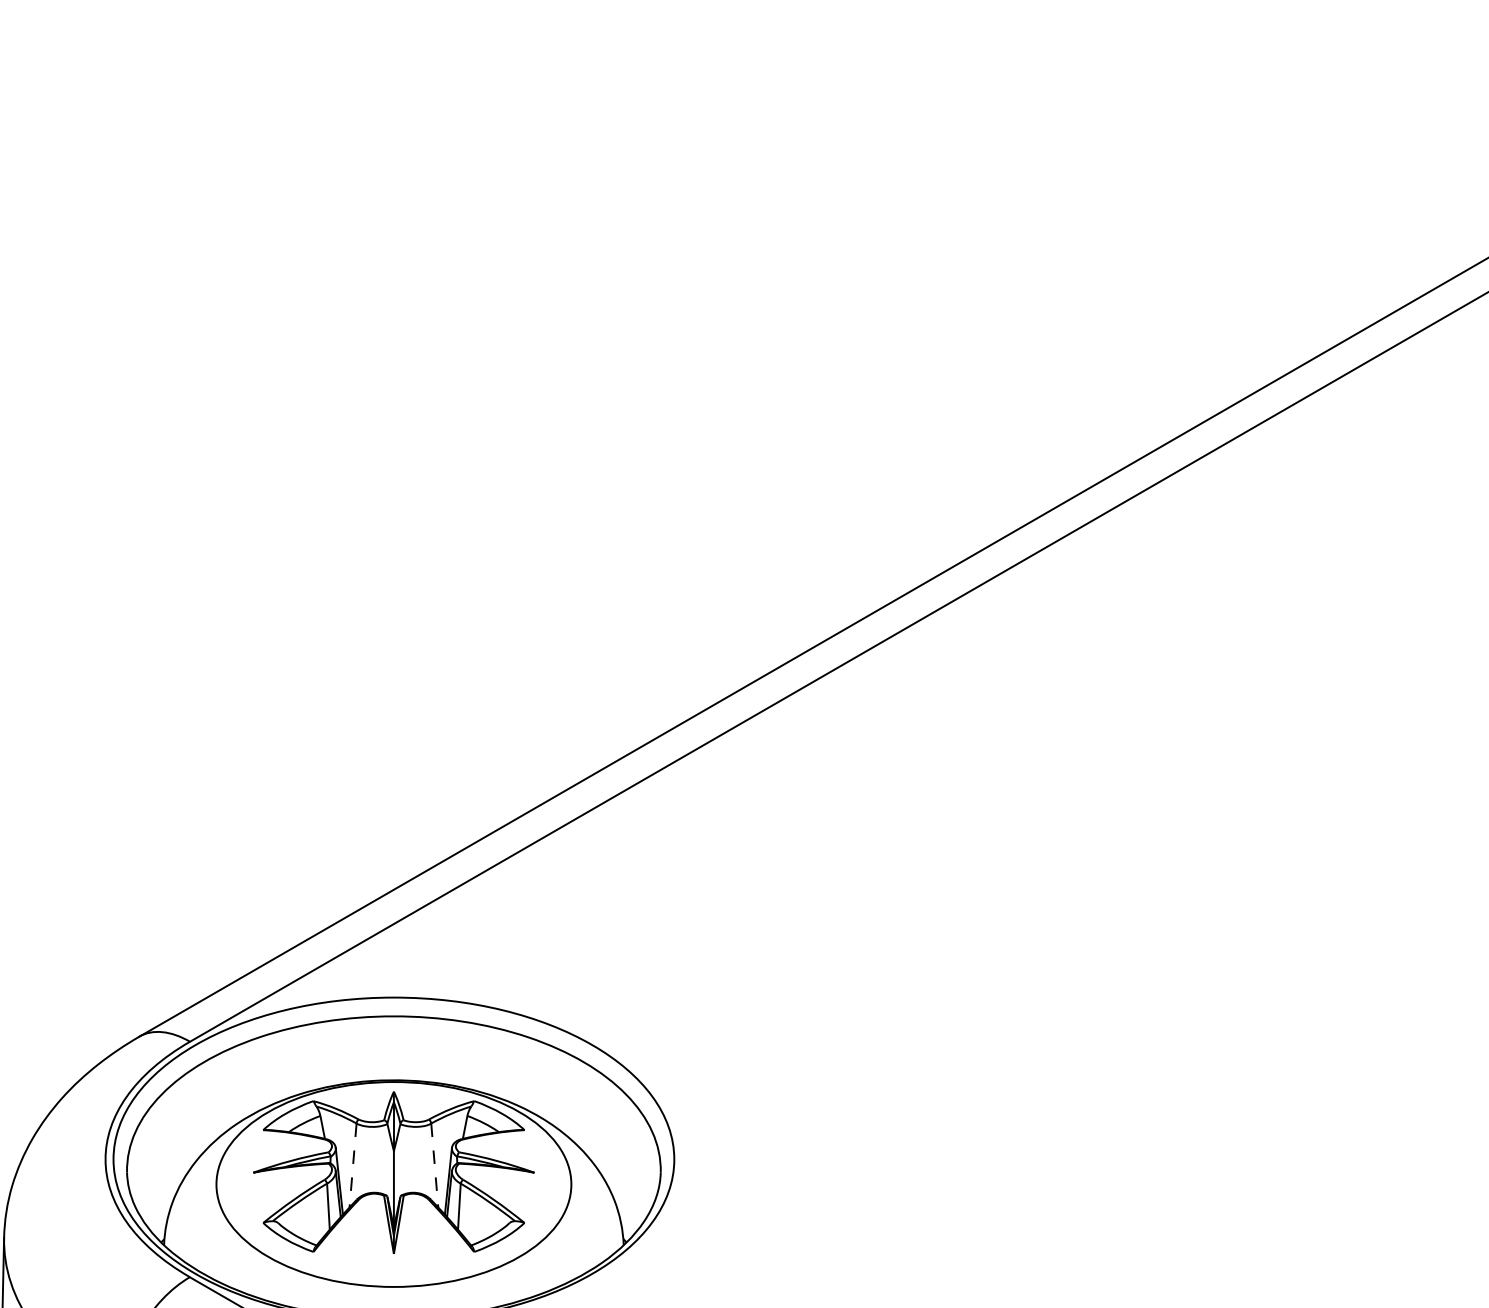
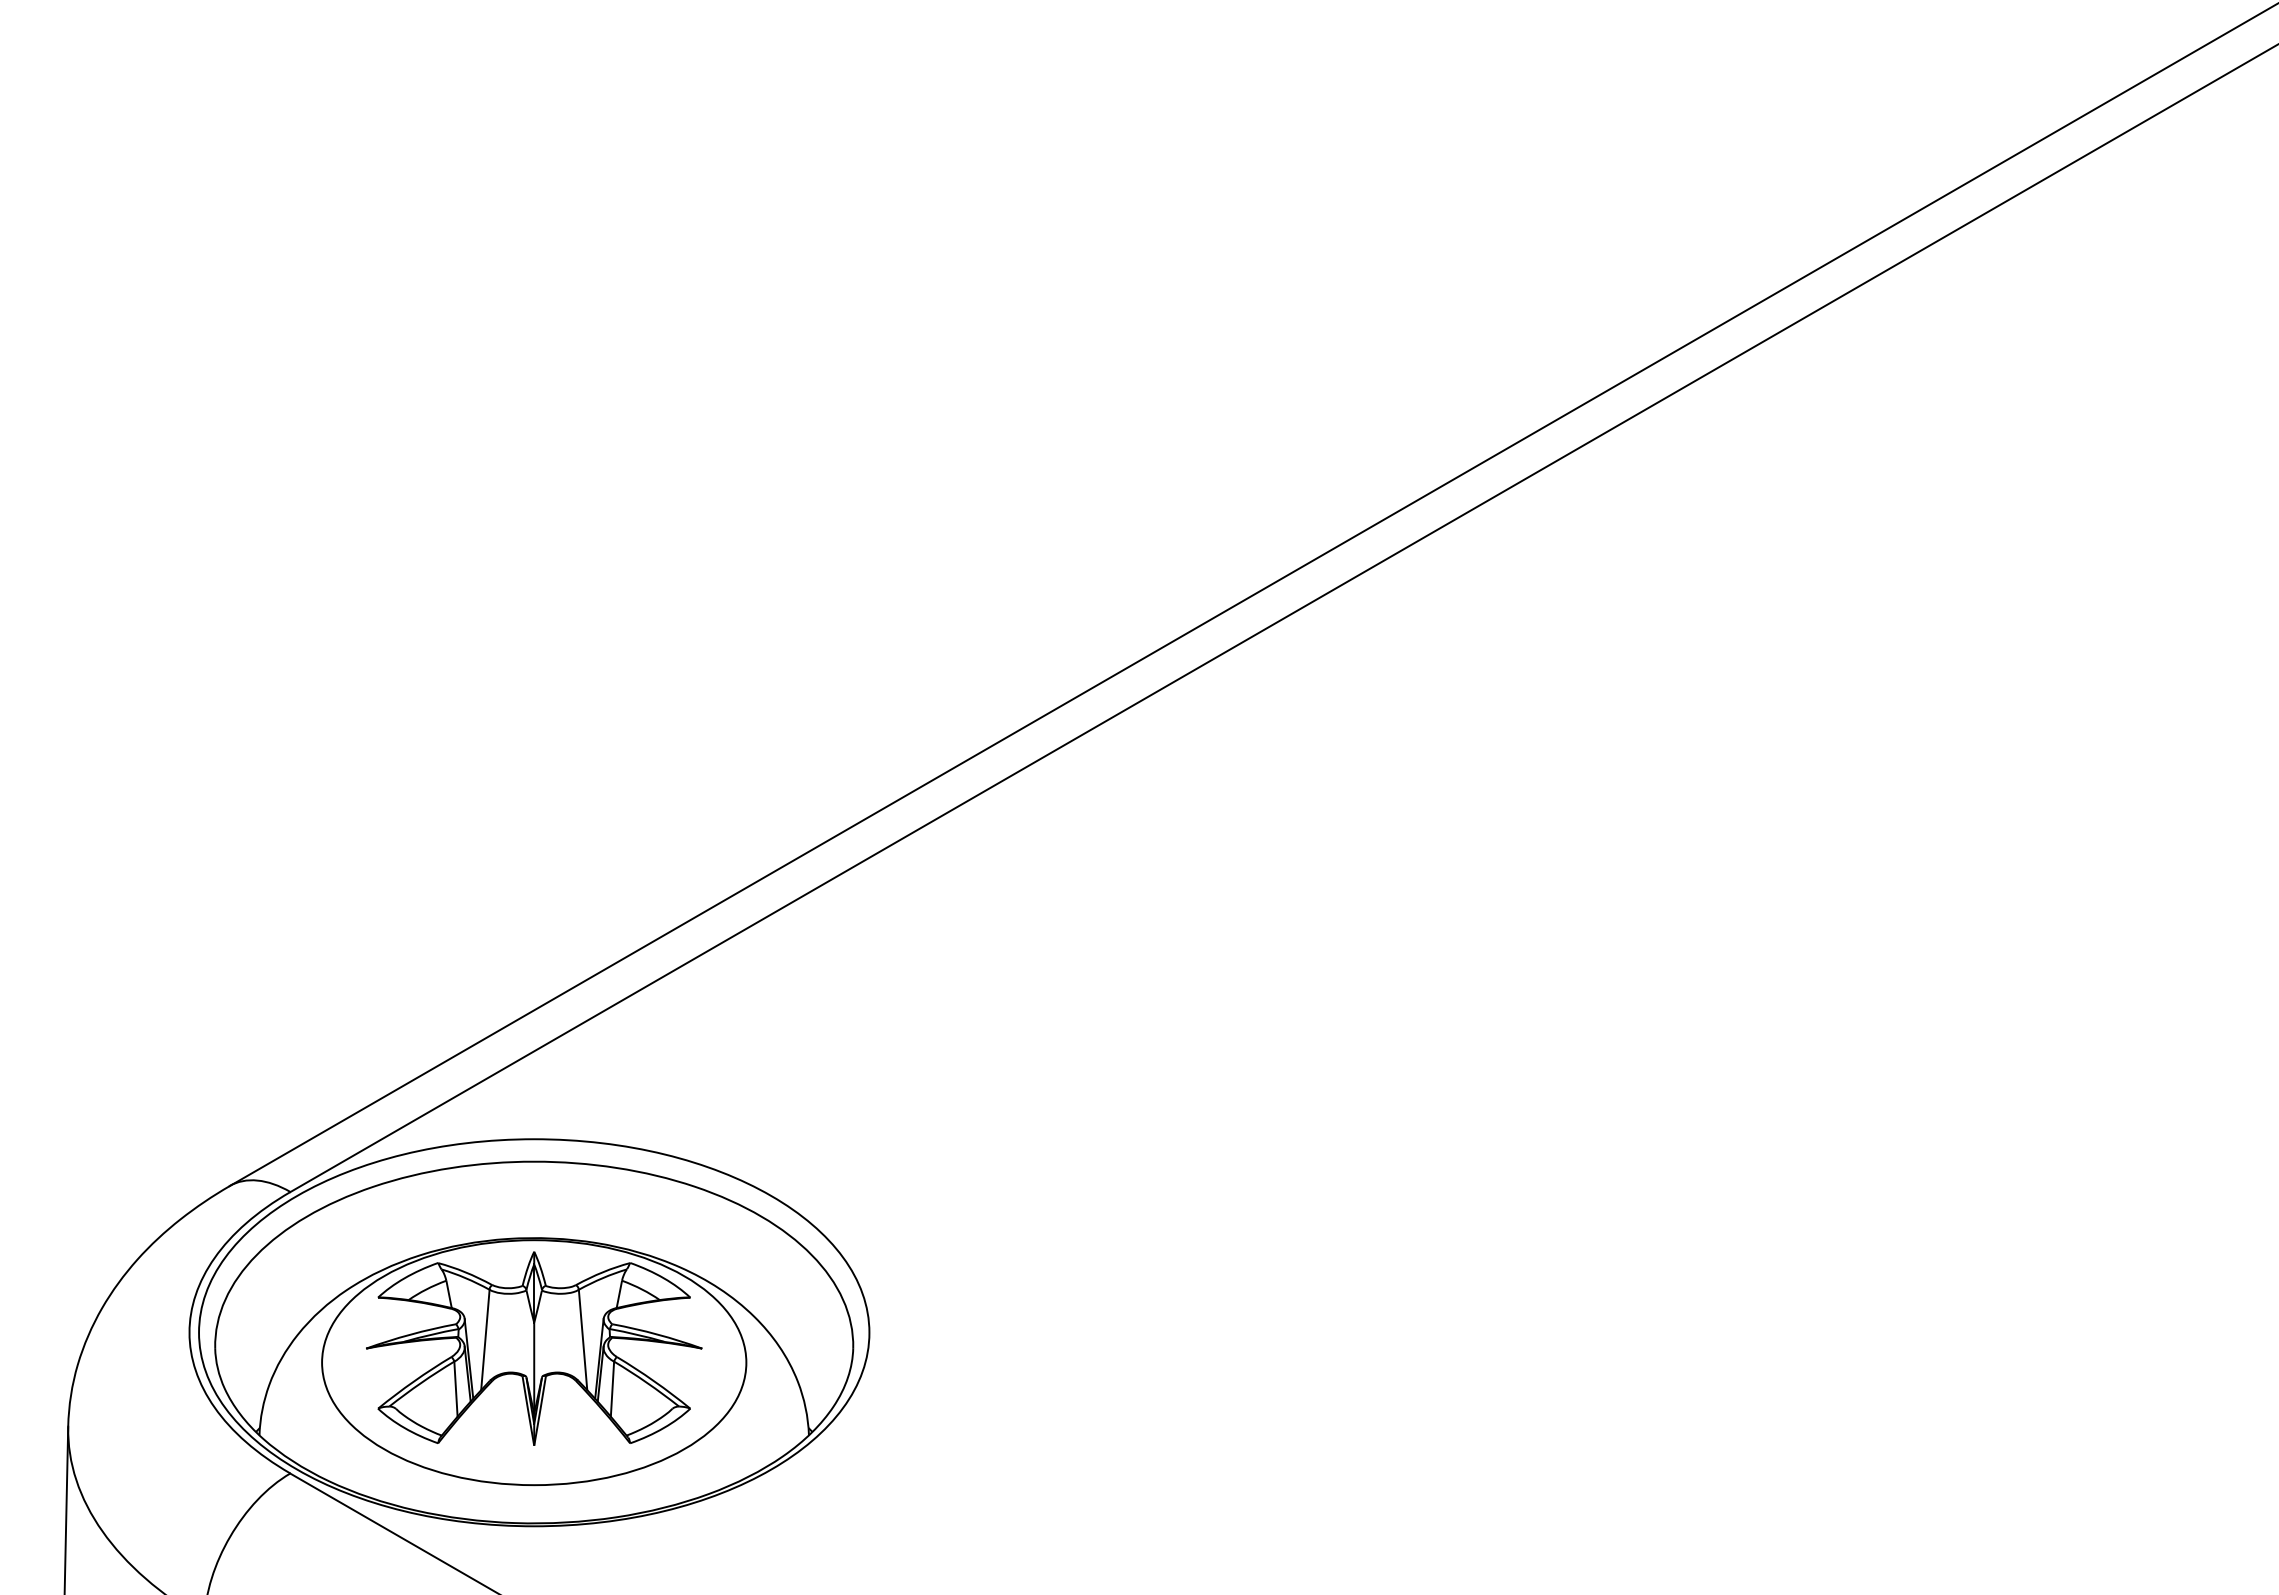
line: (353, 1165) -> (485, 1340), dashed -> solid
line: (435, 1165) -> (583, 1340), dashed -> solid

